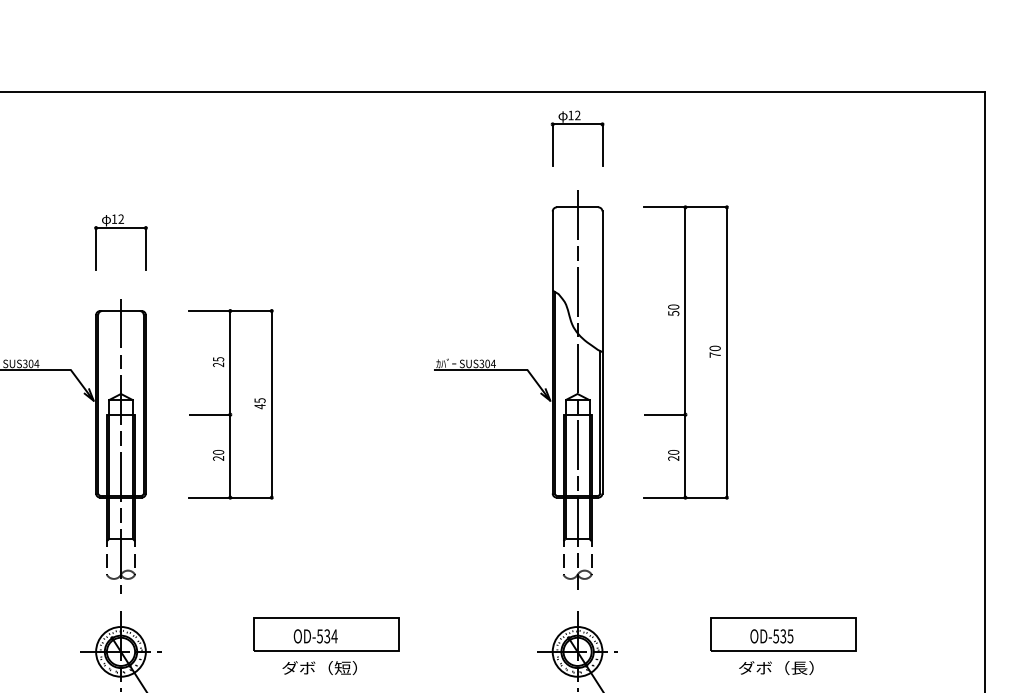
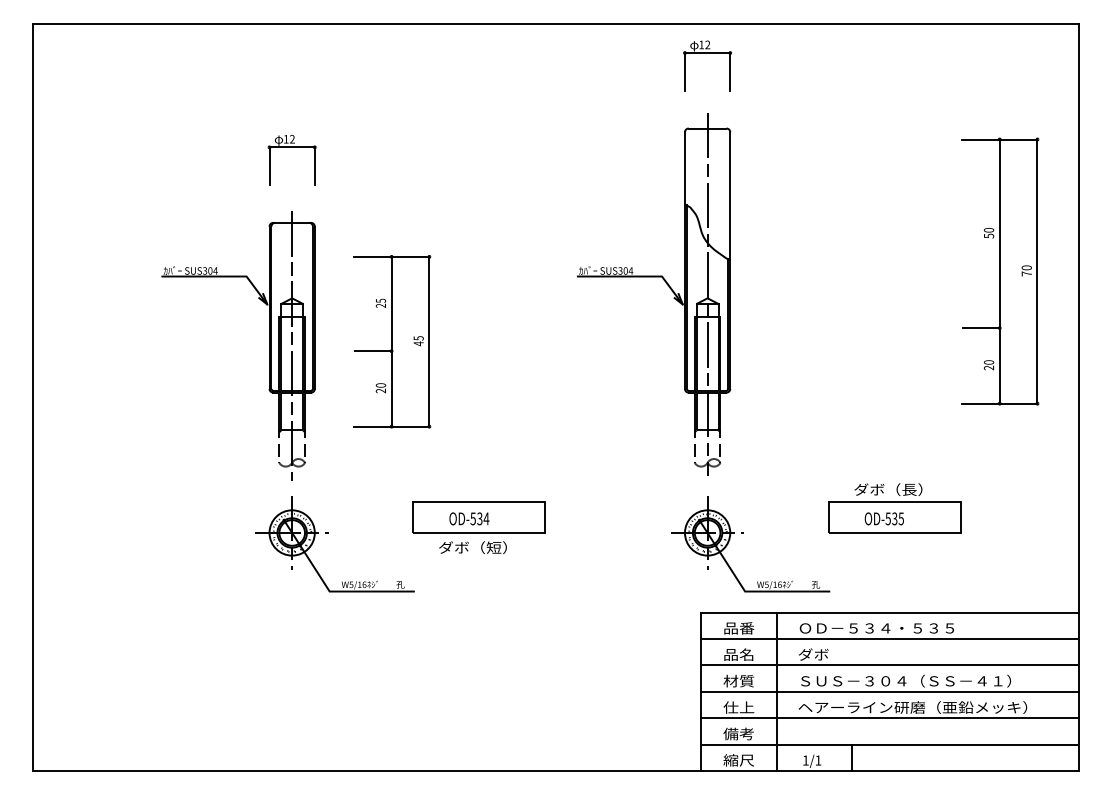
part: (686, 352) -> (1000, 271), moved
part: (231, 404) -> (392, 341), moved
text: (776, 667) -> (888, 489), moved

